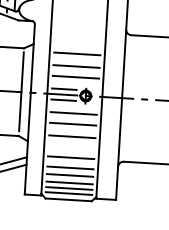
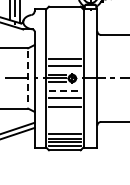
line: (76, 54) -> (64, 50), removed
line: (21, 92) -> (28, 78), solid -> dashed
line: (73, 112) -> (64, 90), solid -> dashed
line: (70, 157) -> (64, 121), removed
line: (69, 168) -> (64, 128), removed

